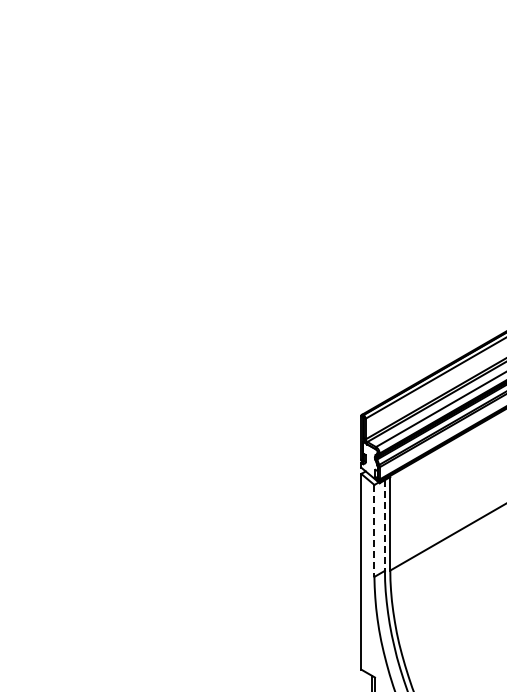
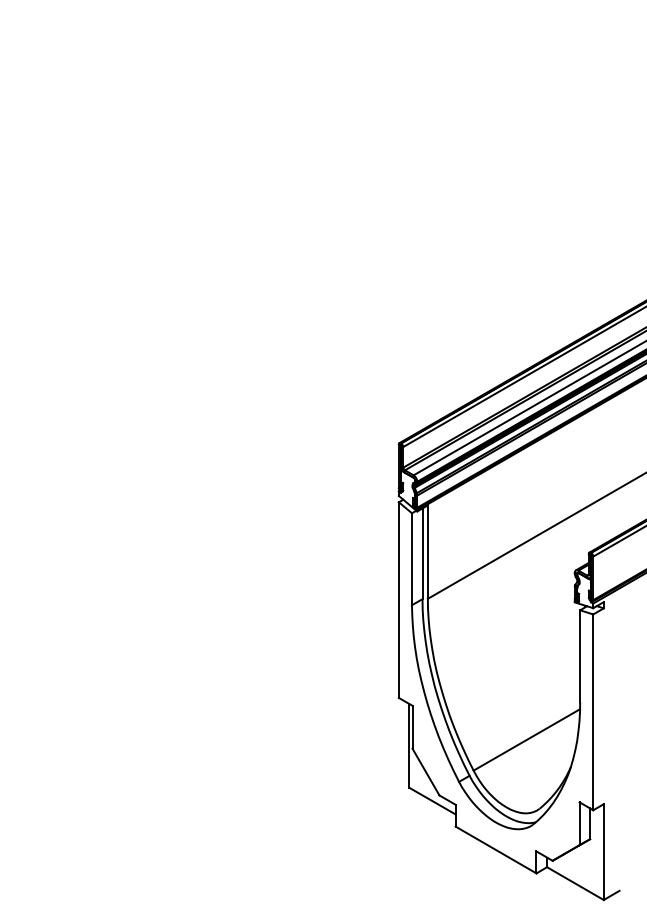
line: (384, 526) -> (422, 554), dashed -> solid
line: (373, 531) -> (411, 559), dashed -> solid

